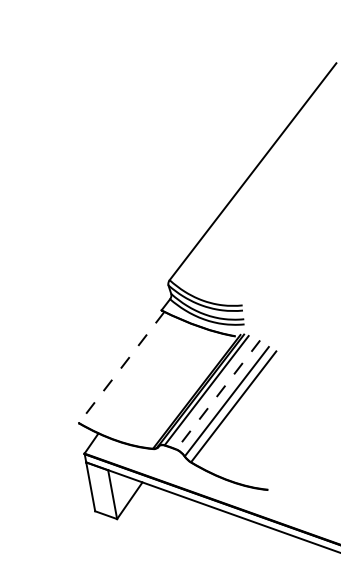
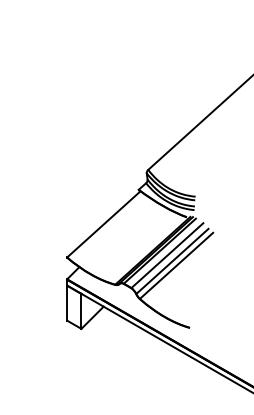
line: (121, 367) -> (103, 224), dashed -> solid
line: (218, 394) -> (167, 255), dashed -> solid

